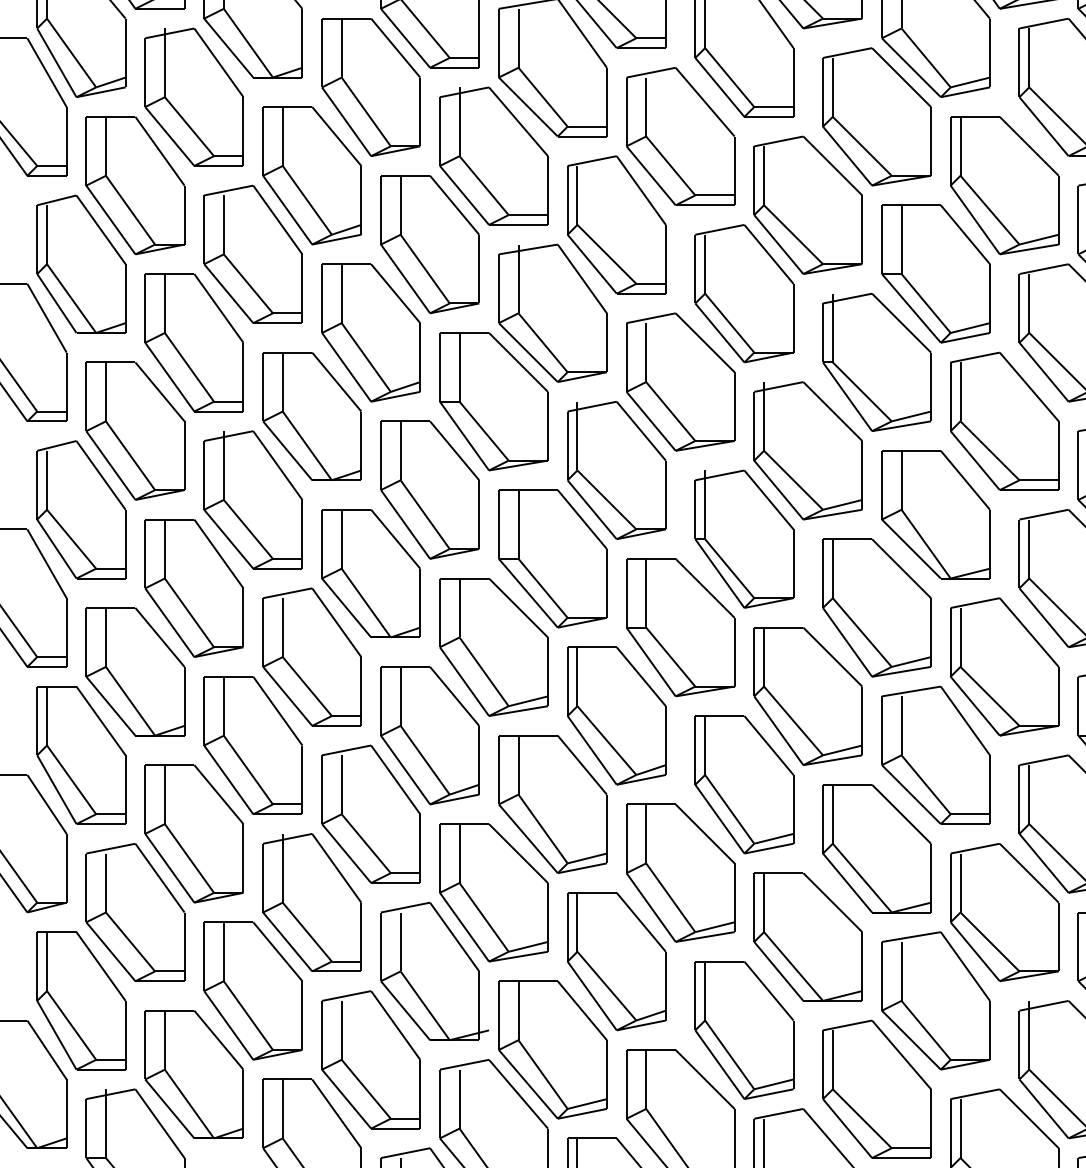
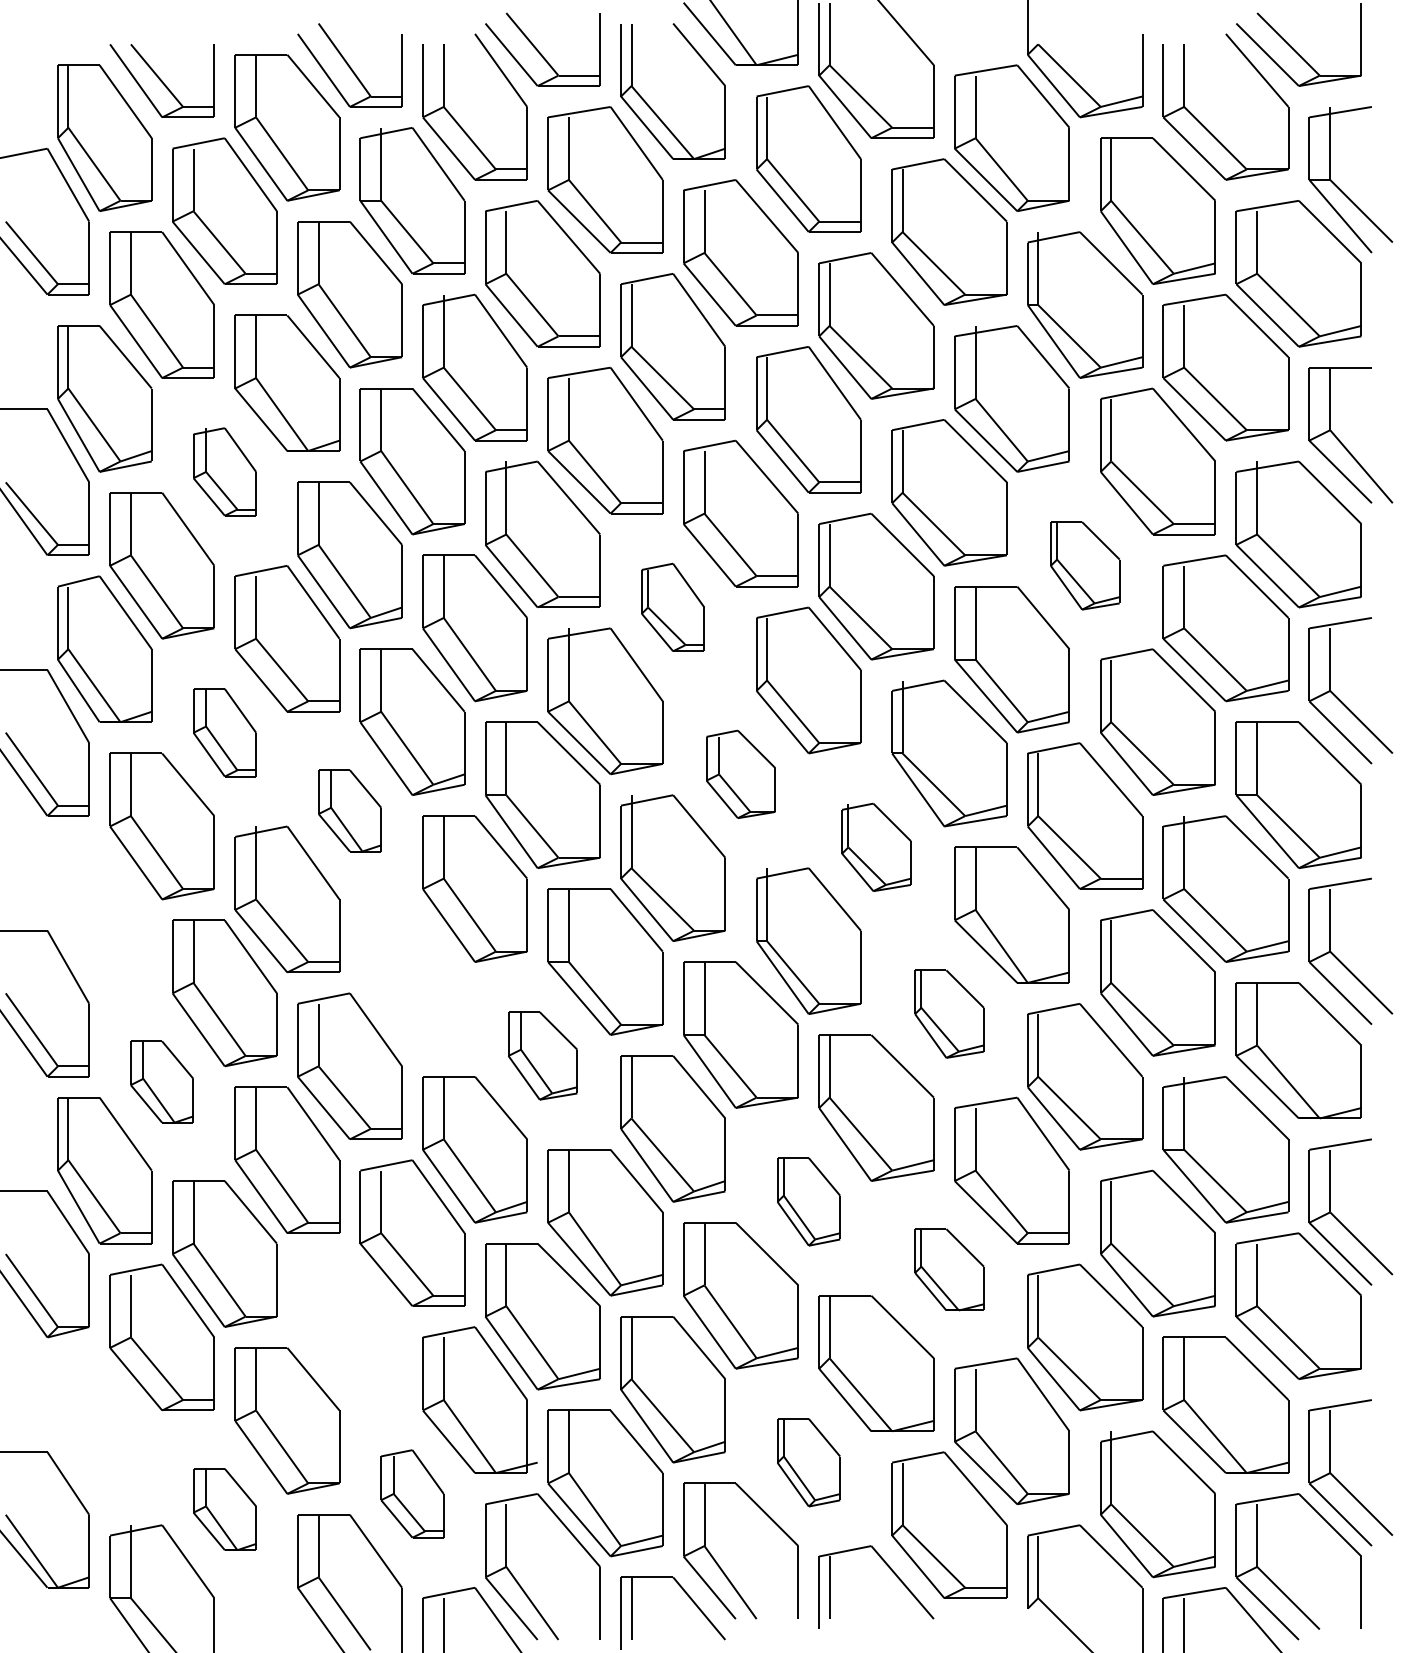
part: (194, 96) -> (224, 471), size x0.6
part: (1005, 185) -> (1085, 565), size x0.6
part: (616, 224) -> (672, 607), size x0.6
part: (194, 342) -> (224, 732), size x0.6
part: (680, 382) -> (740, 774), size x0.6
part: (311, 416) -> (349, 810), size x0.6
part: (808, 450) -> (876, 847), size x0.6
part: (81, 509) -> (104, 909), removed
part: (371, 573) -> (412, 977), removed
part: (876, 607) -> (949, 1013), size x0.6
part: (493, 646) -> (542, 1055), size x0.6
part: (134, 671) -> (161, 1081), size x0.6
part: (744, 784) -> (808, 1201), size x0.6
part: (876, 848) -> (949, 1269), size x0.6
part: (311, 902) -> (349, 1326), removed
part: (81, 1000) -> (104, 1430), removed
part: (744, 1030) -> (808, 1462), size x0.6
part: (371, 1059) -> (412, 1493), size x0.6
part: (194, 1074) -> (224, 1509), size x0.6

